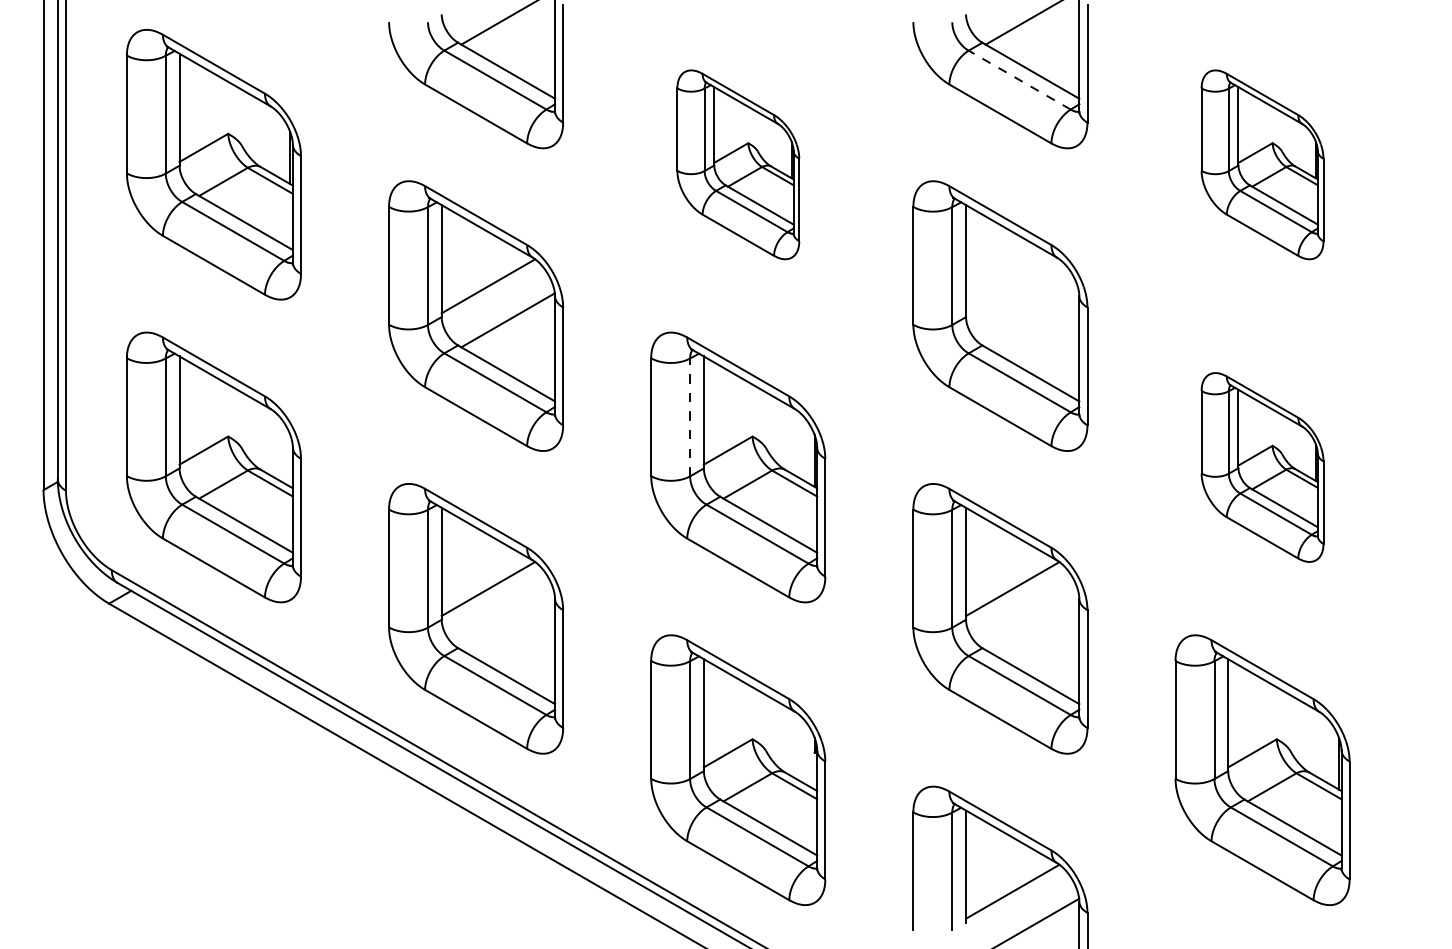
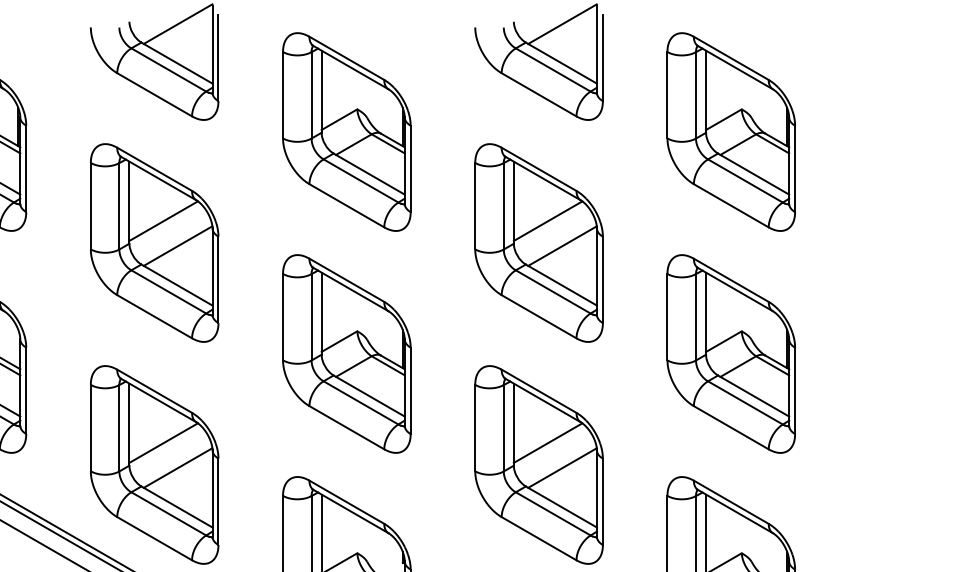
line: (1019, 80) -> (553, 70), dashed -> solid
part: (738, 164) -> (347, 131), size x1.43
part: (1262, 164) -> (731, 131), size x1.43
line: (1012, 286) -> (547, 221), added
line: (1032, 320) -> (562, 246), added
line: (690, 417) -> (311, 317), dashed -> solid
part: (1262, 467) -> (731, 354), size x1.43
line: (507, 623) -> (177, 468), added
line: (1032, 623) -> (562, 468), added

